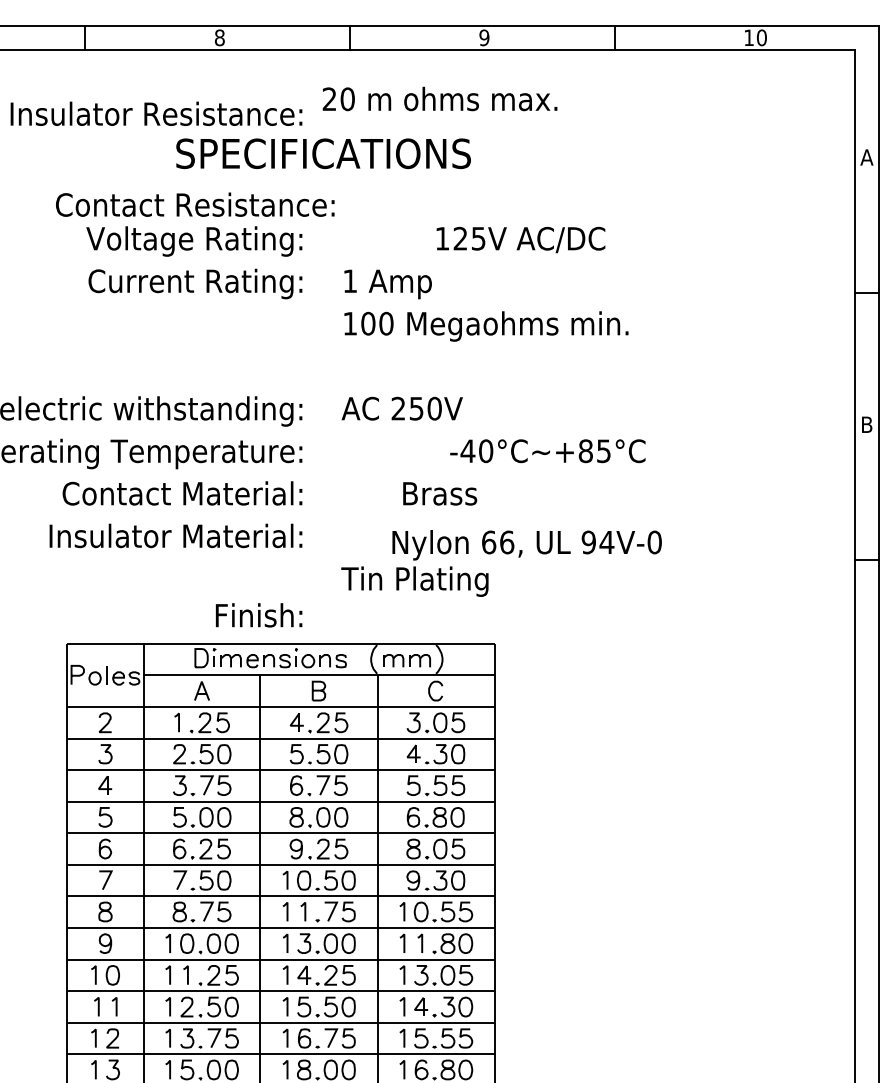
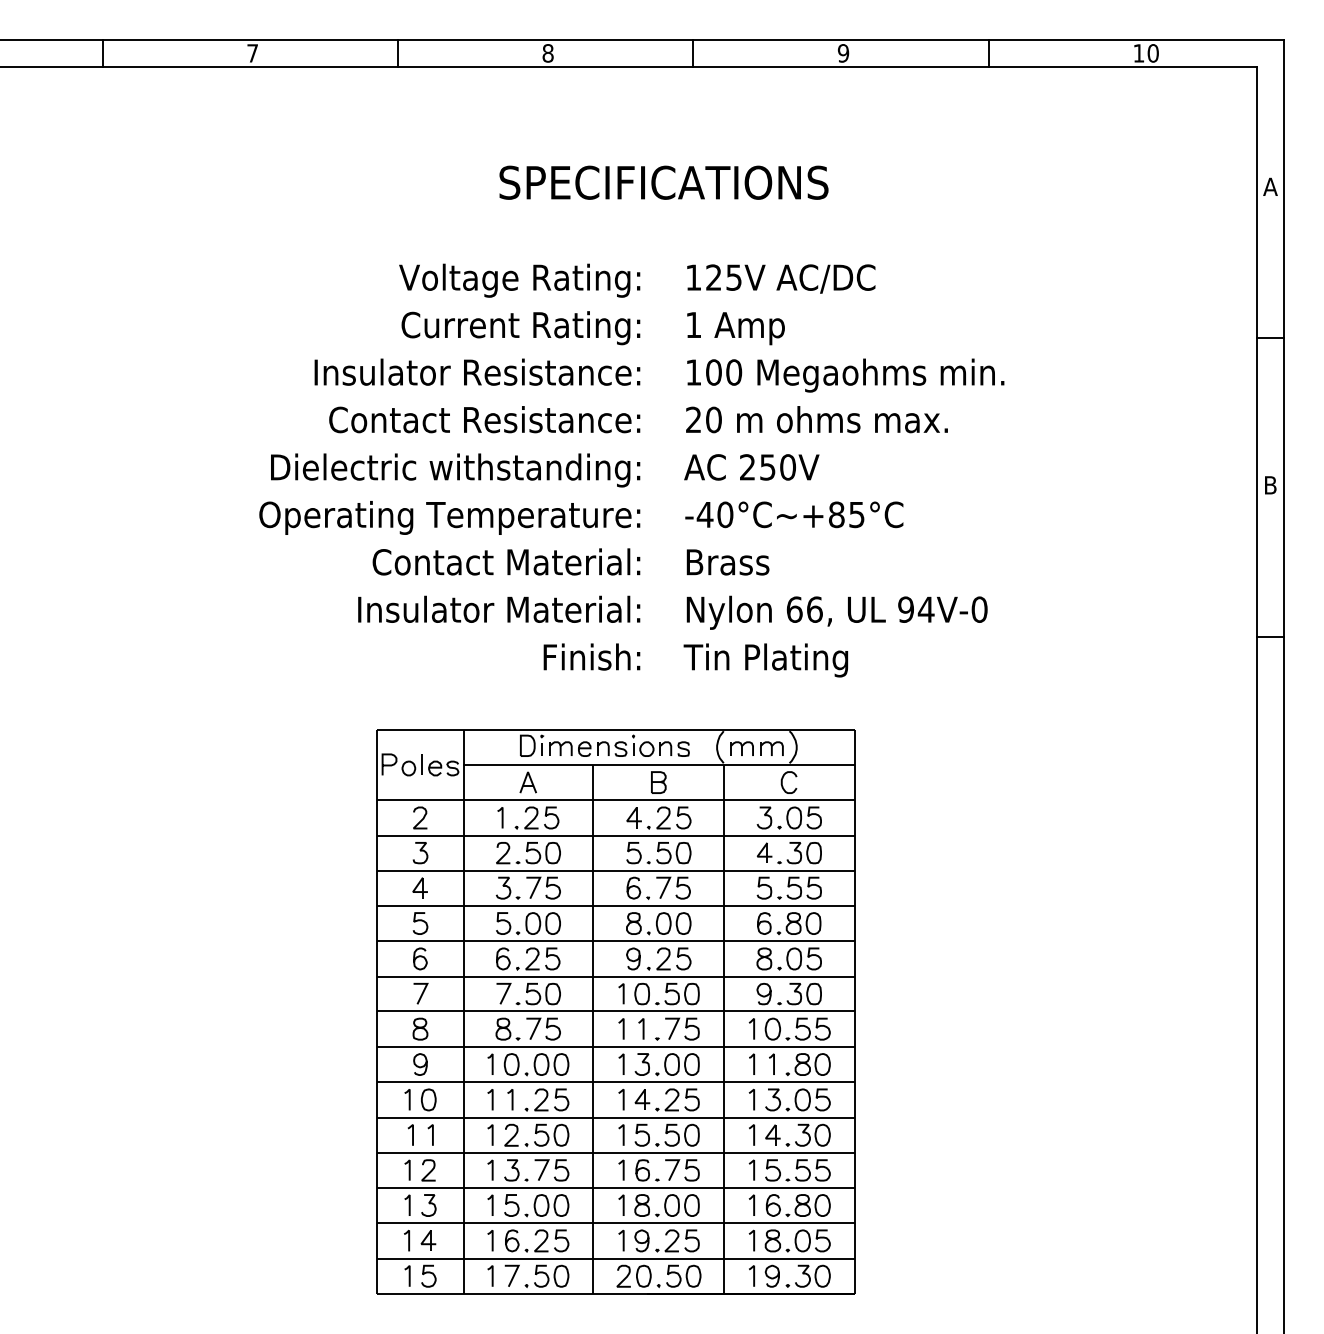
text: (439, 98) -> (816, 419), moved
text: (156, 113) -> (477, 371), moved
text: (195, 204) -> (484, 419), moved
text: (521, 239) -> (781, 278), moved
text: (548, 450) -> (794, 514), moved
text: (439, 493) -> (727, 562), moved
text: (526, 544) -> (836, 612), moved
text: (258, 614) -> (591, 656), moved

